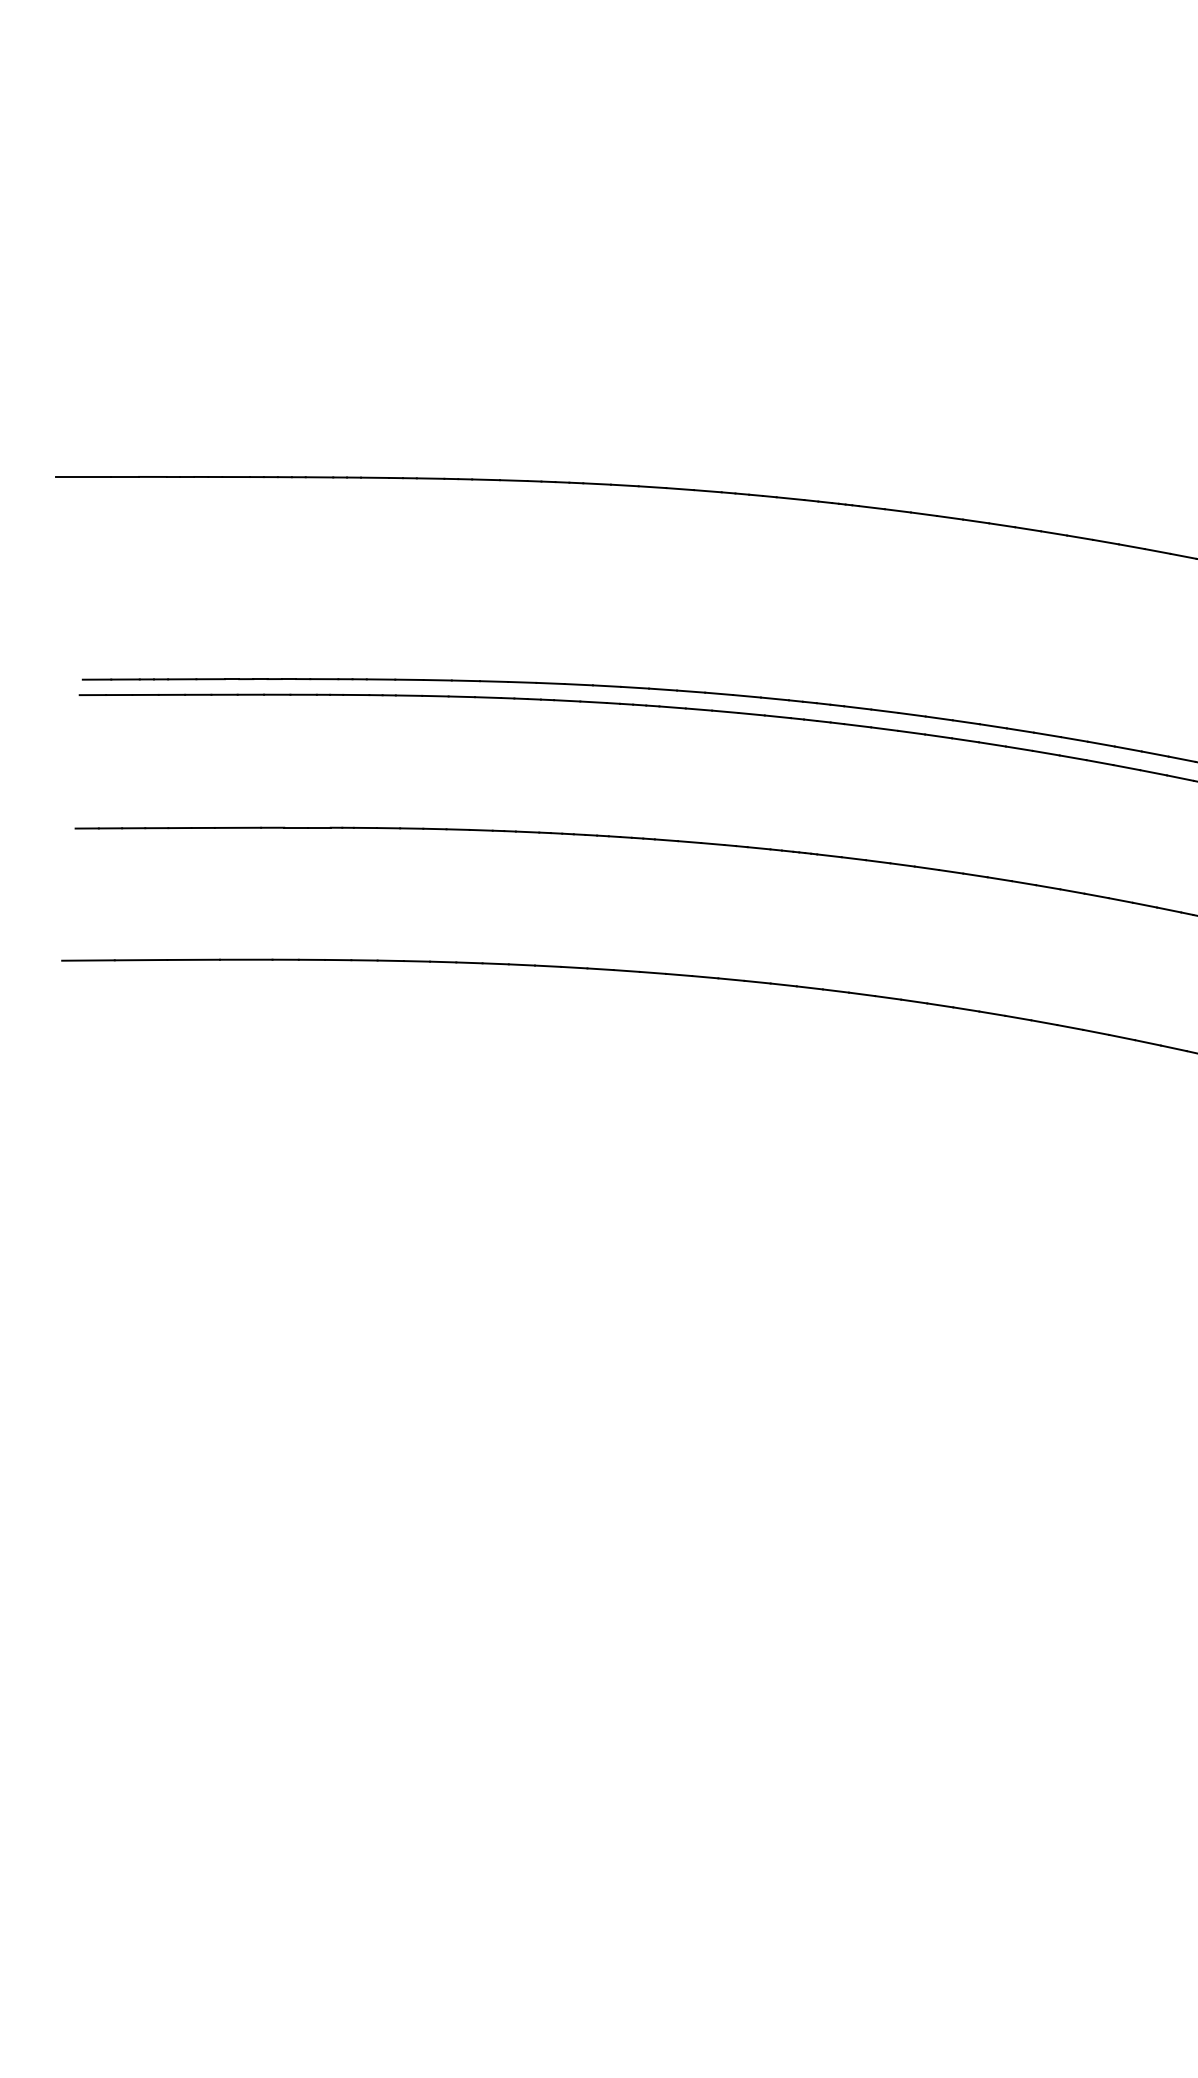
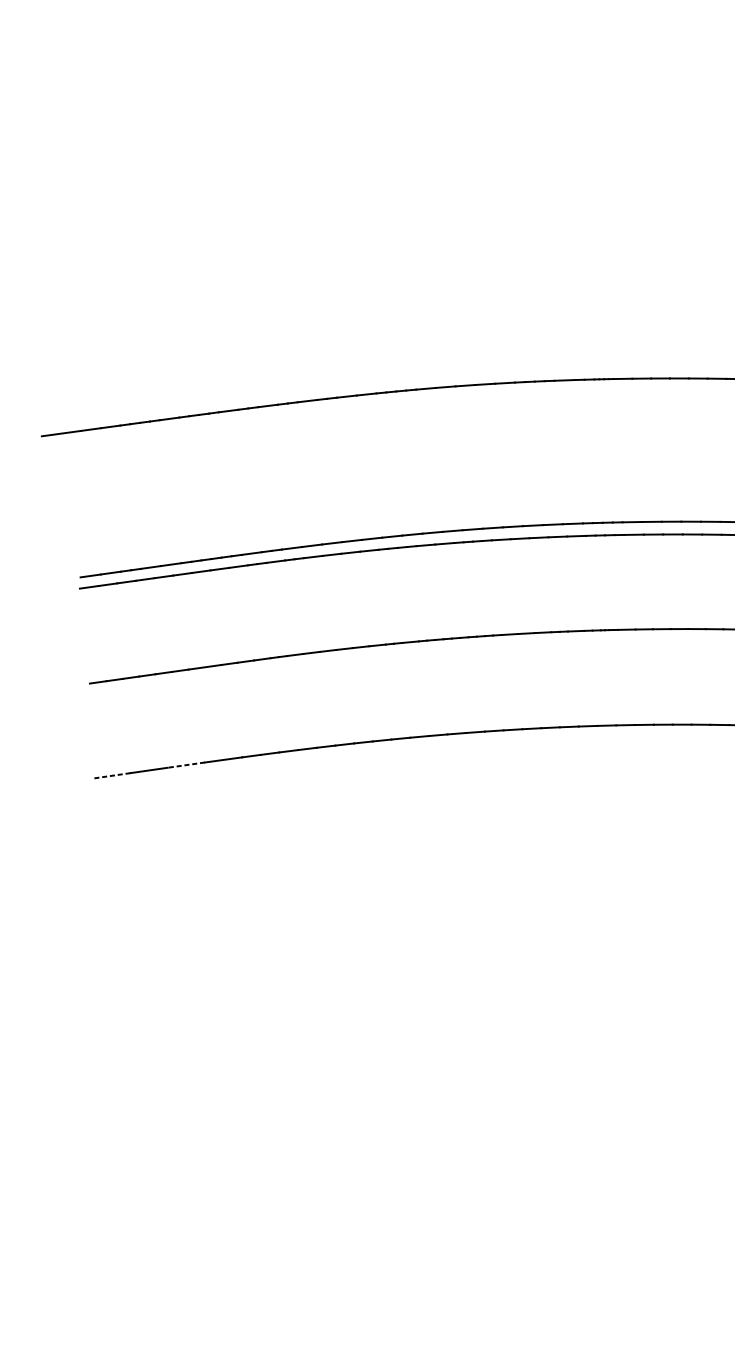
line: (193, 959) -> (186, 764), solid -> dashed
line: (87, 960) -> (111, 775), solid -> dashed

